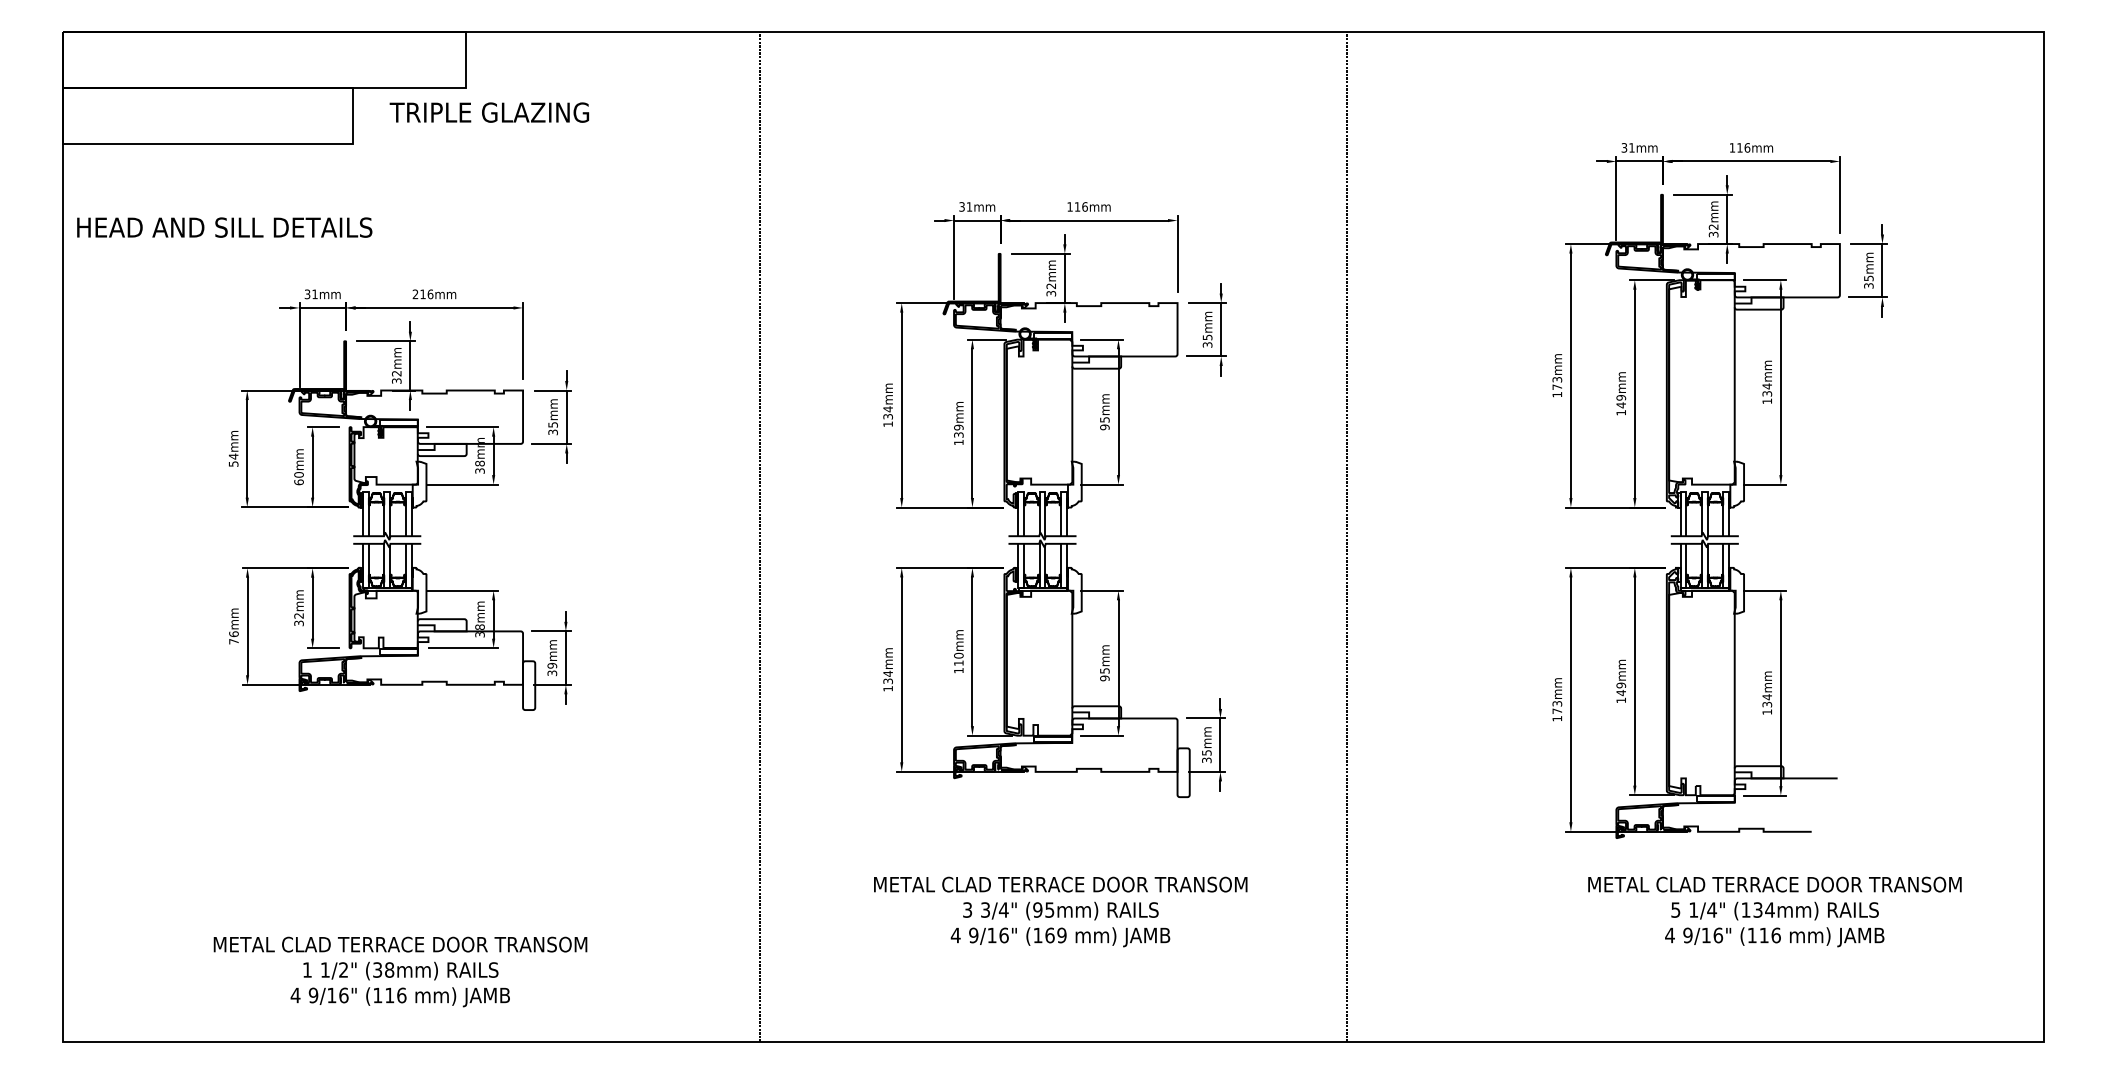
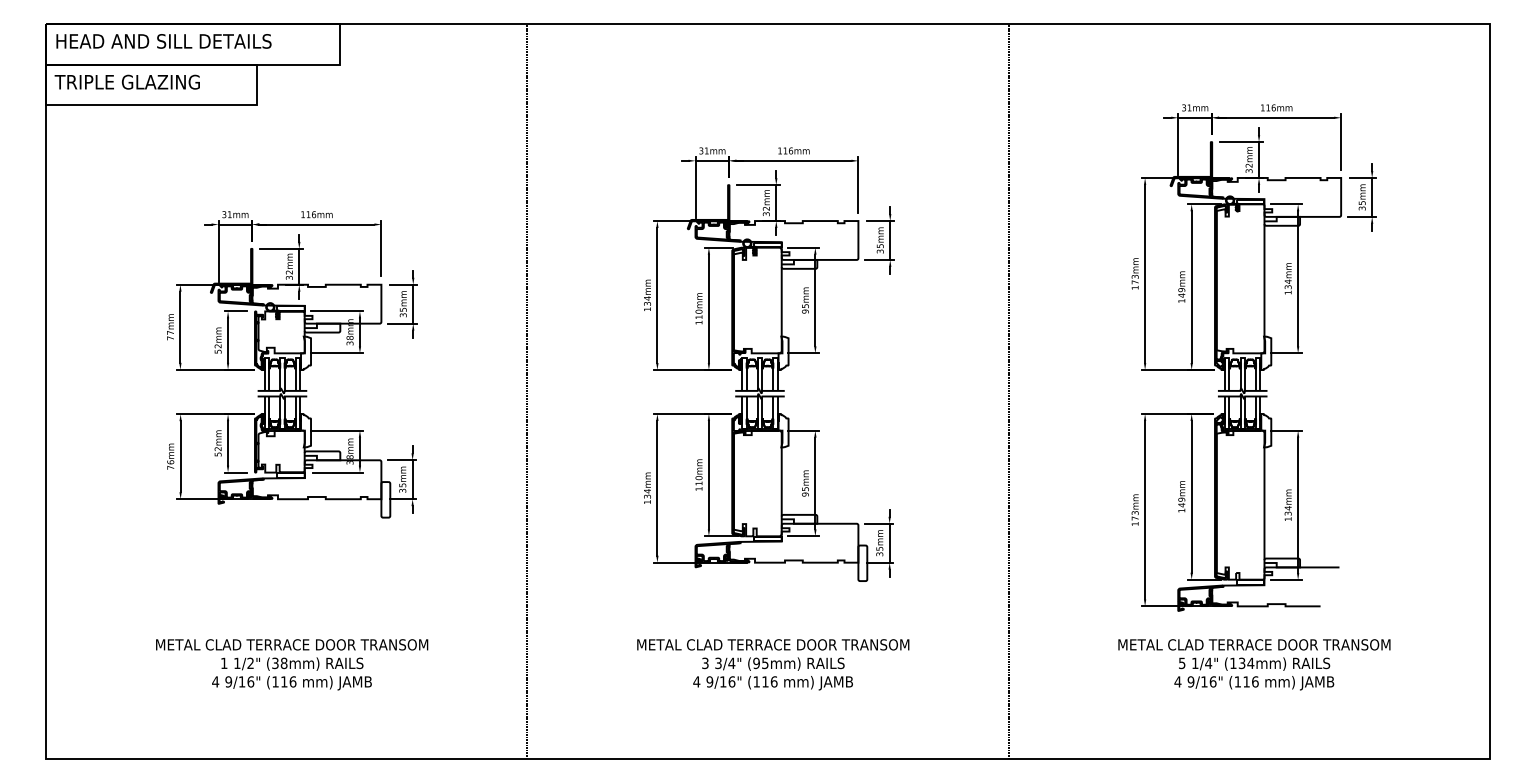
text: (489, 112) -> (127, 82), moved
text: (224, 227) -> (163, 41), moved
text: (415, 293) -> (303, 214), 216mm -> 116mm
text: (958, 430) -> (698, 313), 139mm -> 110mm
text: (233, 459) -> (170, 335), 54mm -> 77mm
text: (298, 478) -> (217, 348), 60mm -> 52mm
line: (760, 536) -> (527, 391), moved
line: (1346, 536) -> (1008, 391), moved
text: (298, 622) -> (217, 453), 32mm -> 52mm
text: (551, 665) -> (402, 485), 39mm -> 35mm
text: (1774, 911) -> (1254, 664), moved
text: (1055, 935) -> (769, 681), (169 -> (116
text: (400, 971) -> (292, 664), moved

